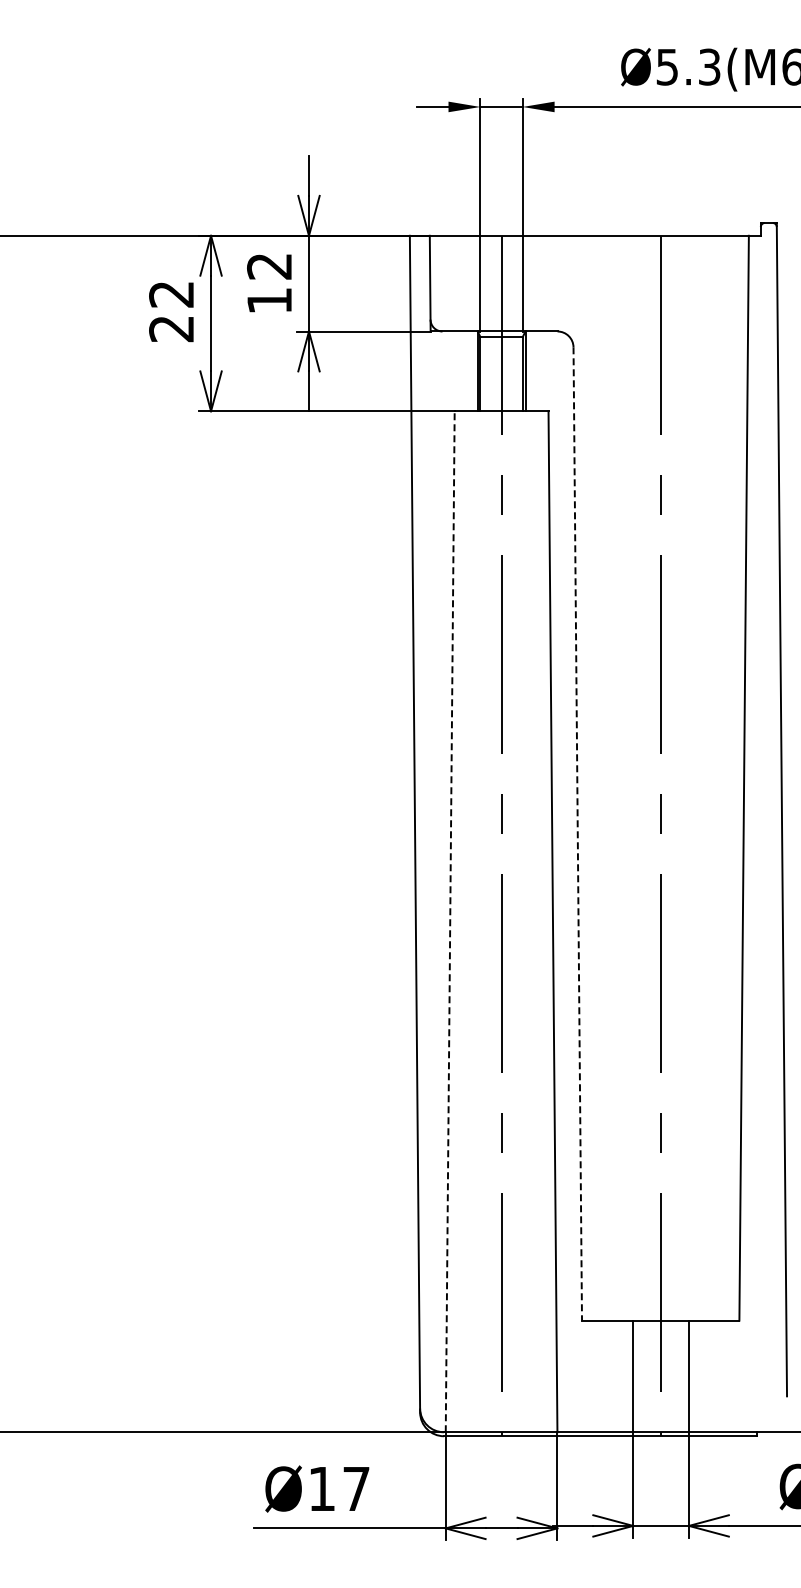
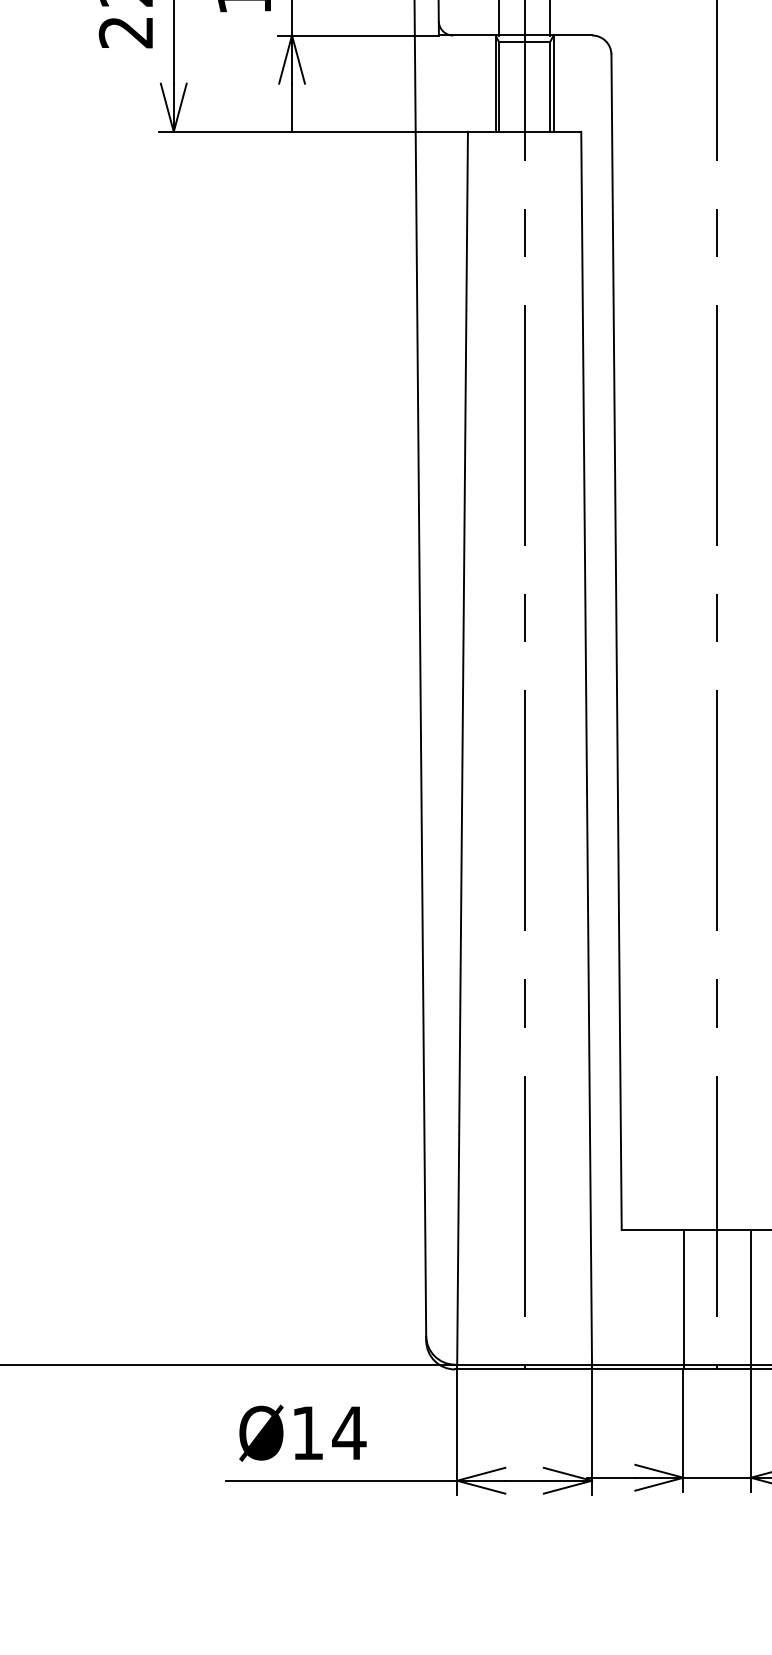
line: (577, 833) -> (616, 641), dashed -> solid
line: (450, 921) -> (462, 747), dashed -> solid
text: (356, 1488) -> (349, 1432), Ø17 -> Ø14

